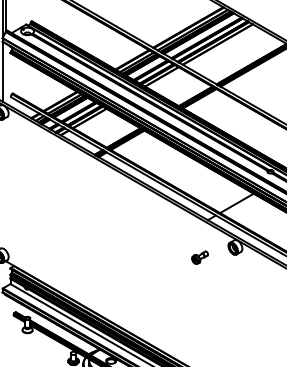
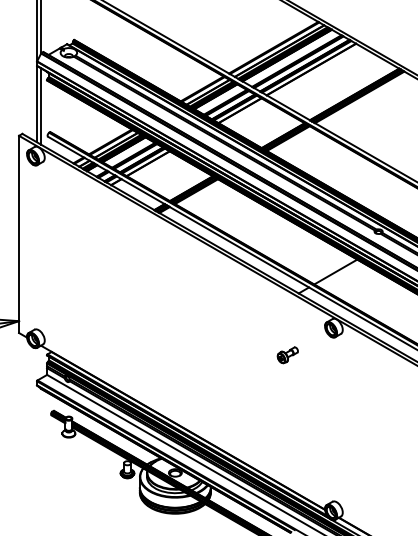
line: (6, 73) -> (41, 106), added
part: (199, 257) -> (287, 355), moved

